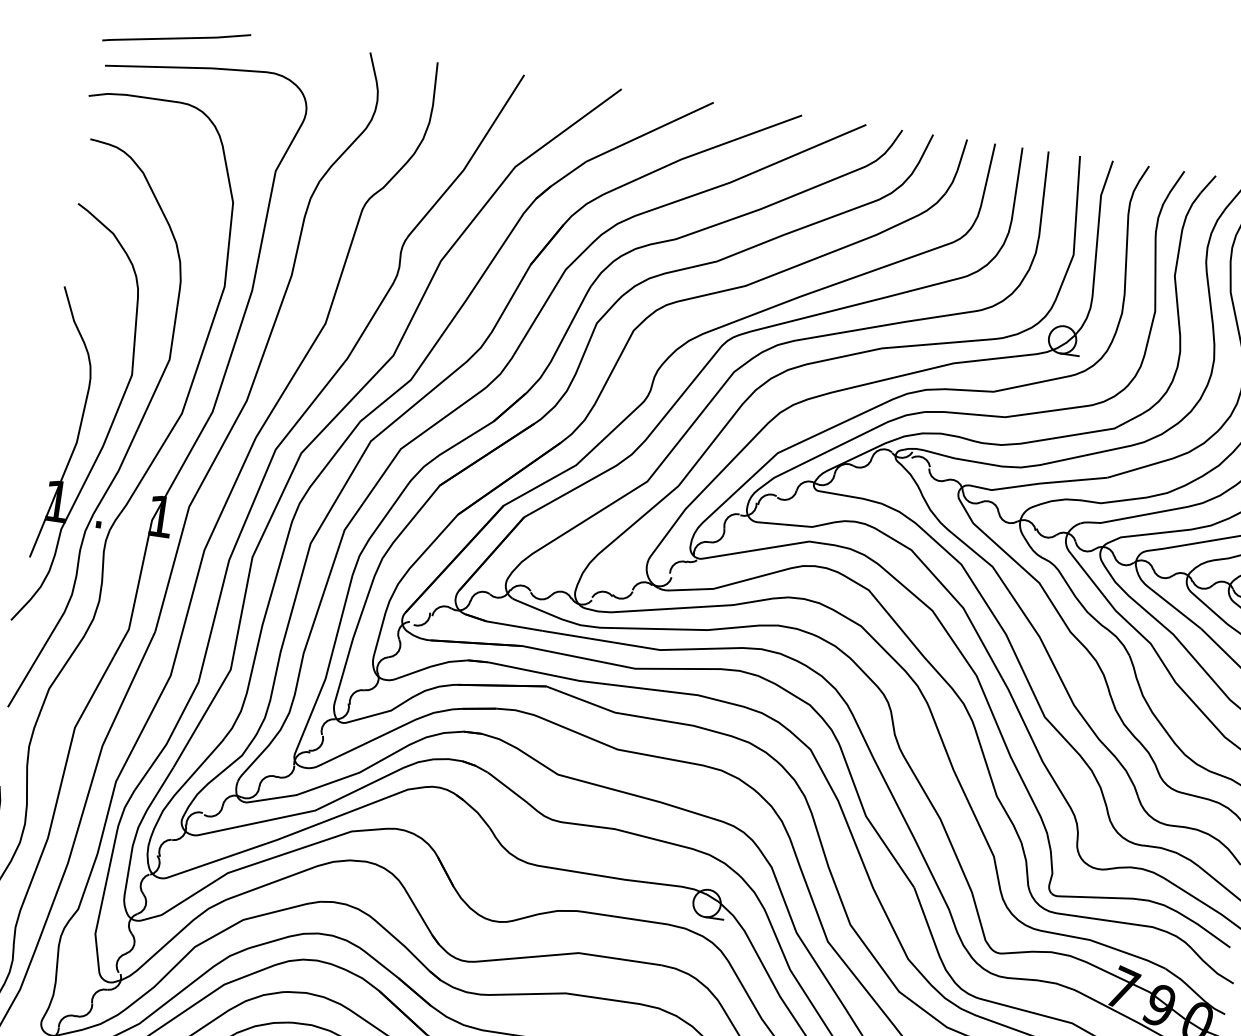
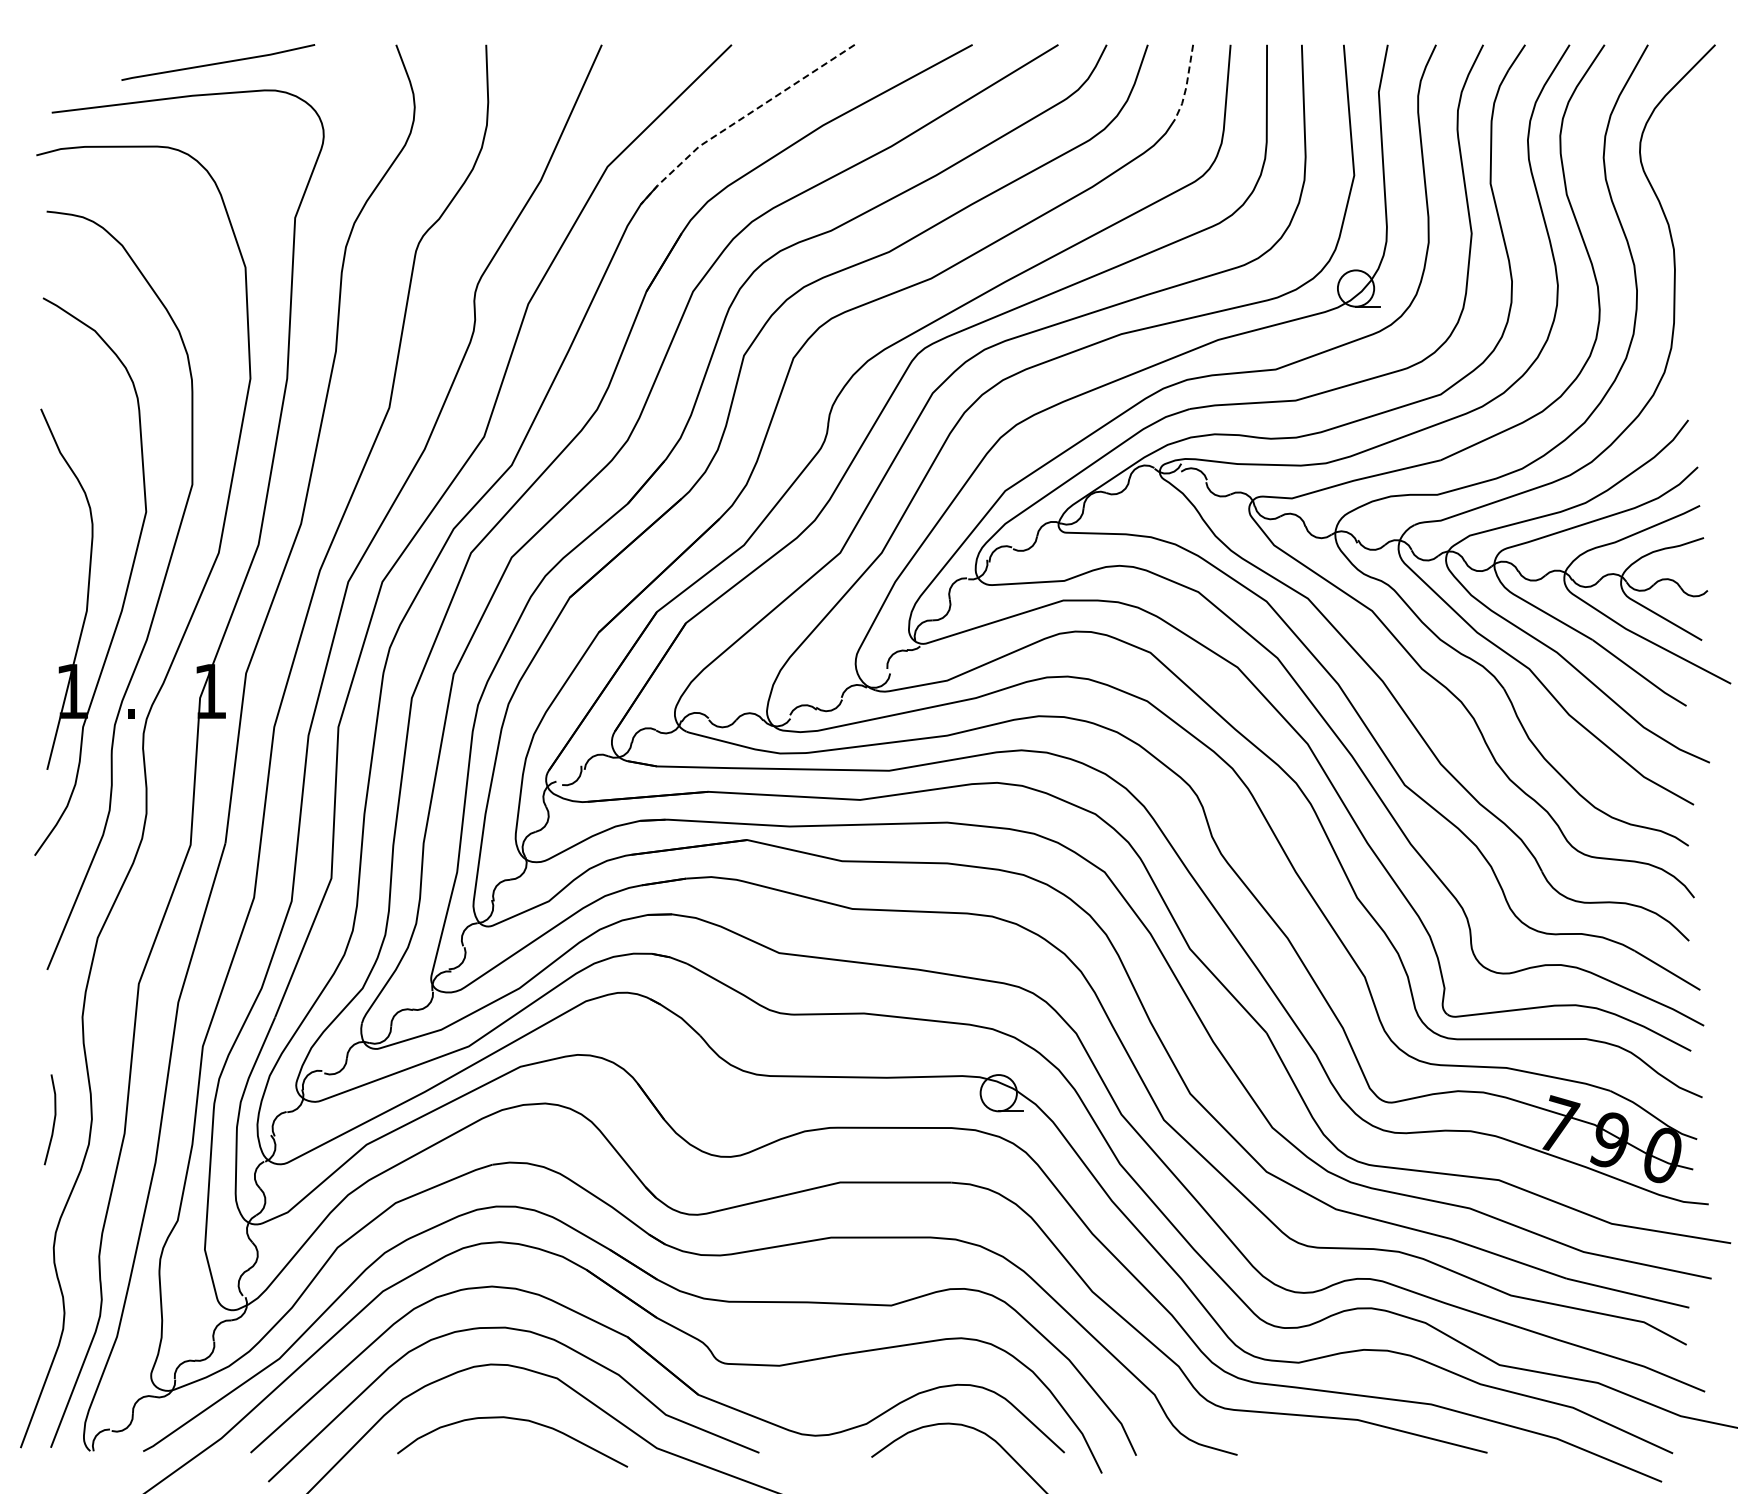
line: (176, 37) -> (218, 62), moved
line: (620, 146) -> (741, 119), solid -> dashed
line: (957, 169) -> (1186, 85), solid -> dashed

